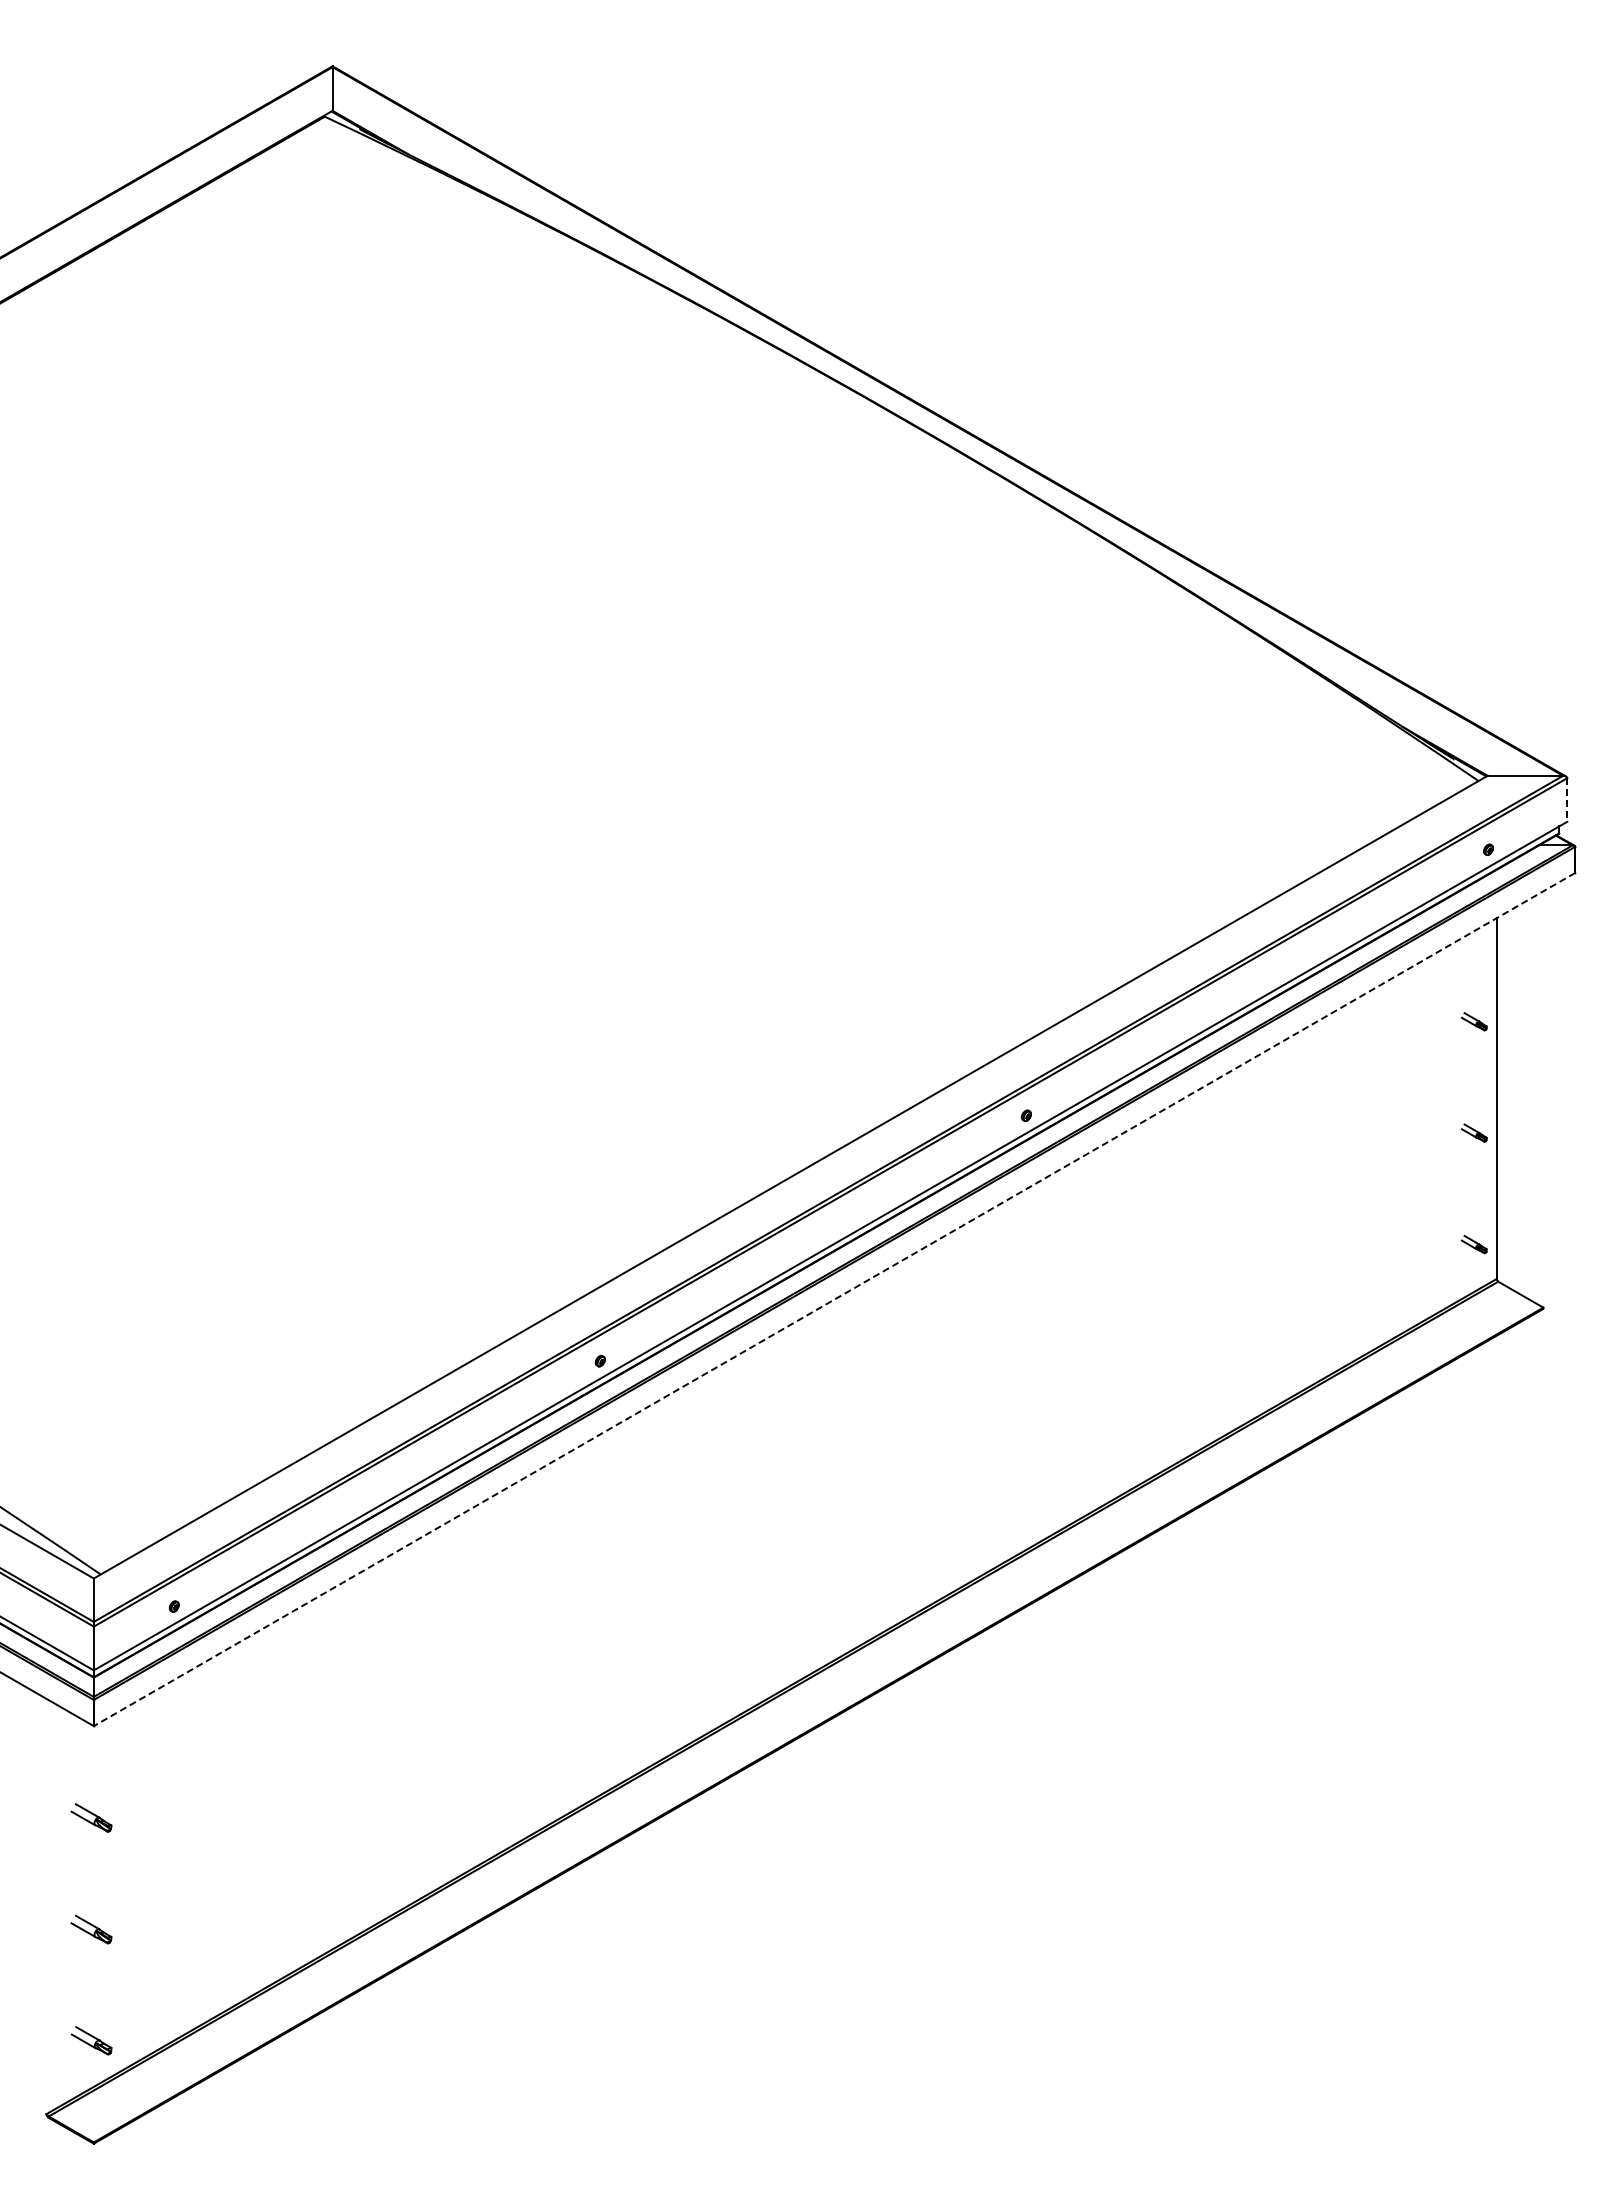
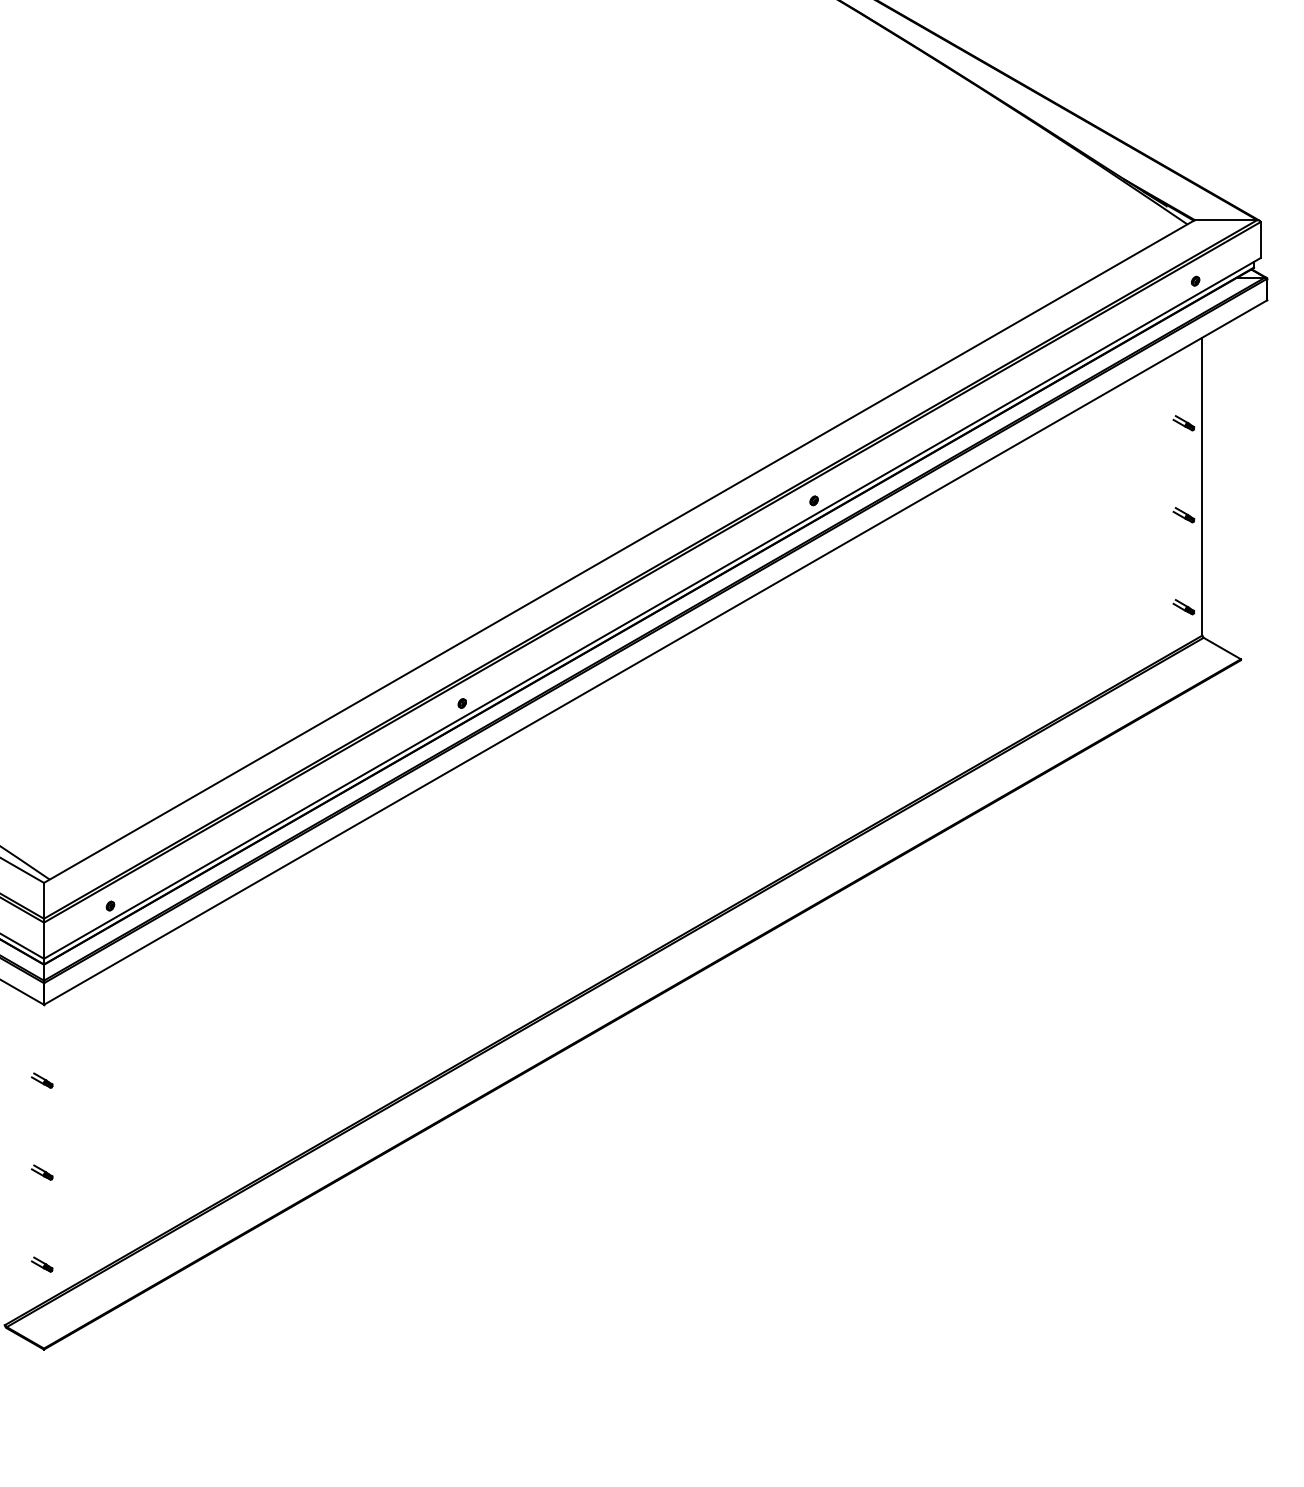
line: (1567, 799) -> (1260, 239), dashed -> solid
line: (834, 1299) -> (655, 652), dashed -> solid
part: (91, 1817) -> (42, 1080), size x0.62
part: (91, 1928) -> (42, 1171), size x0.62
part: (91, 2040) -> (42, 1264), size x0.62

